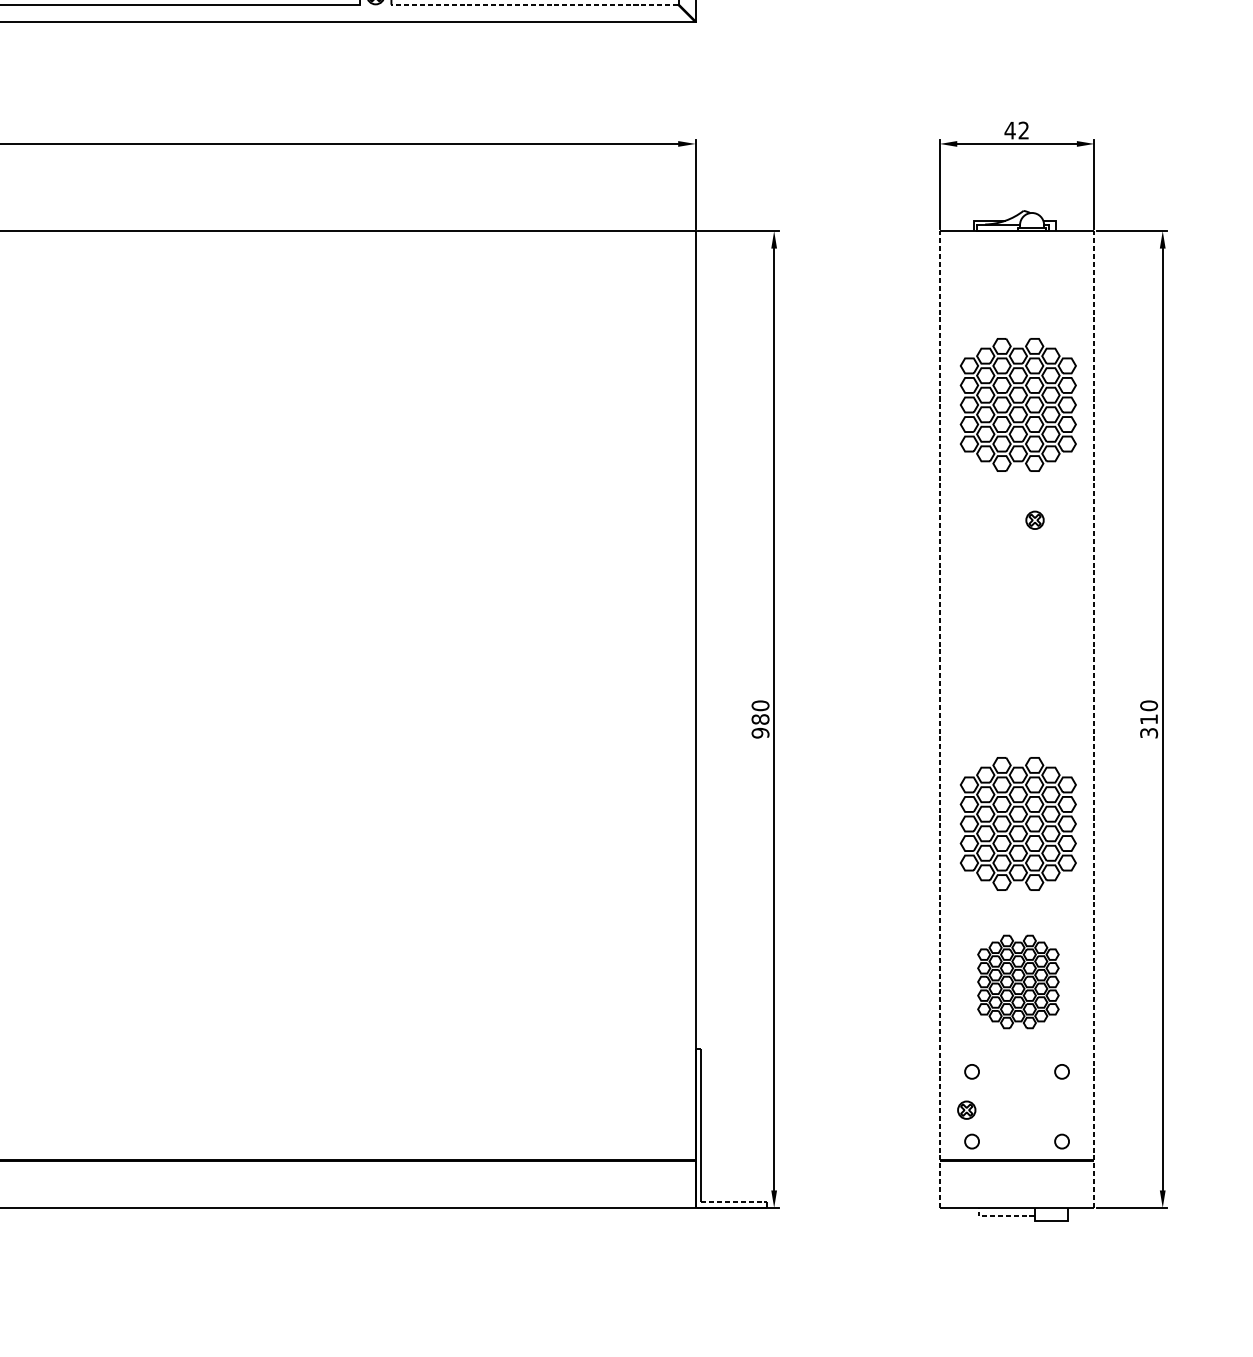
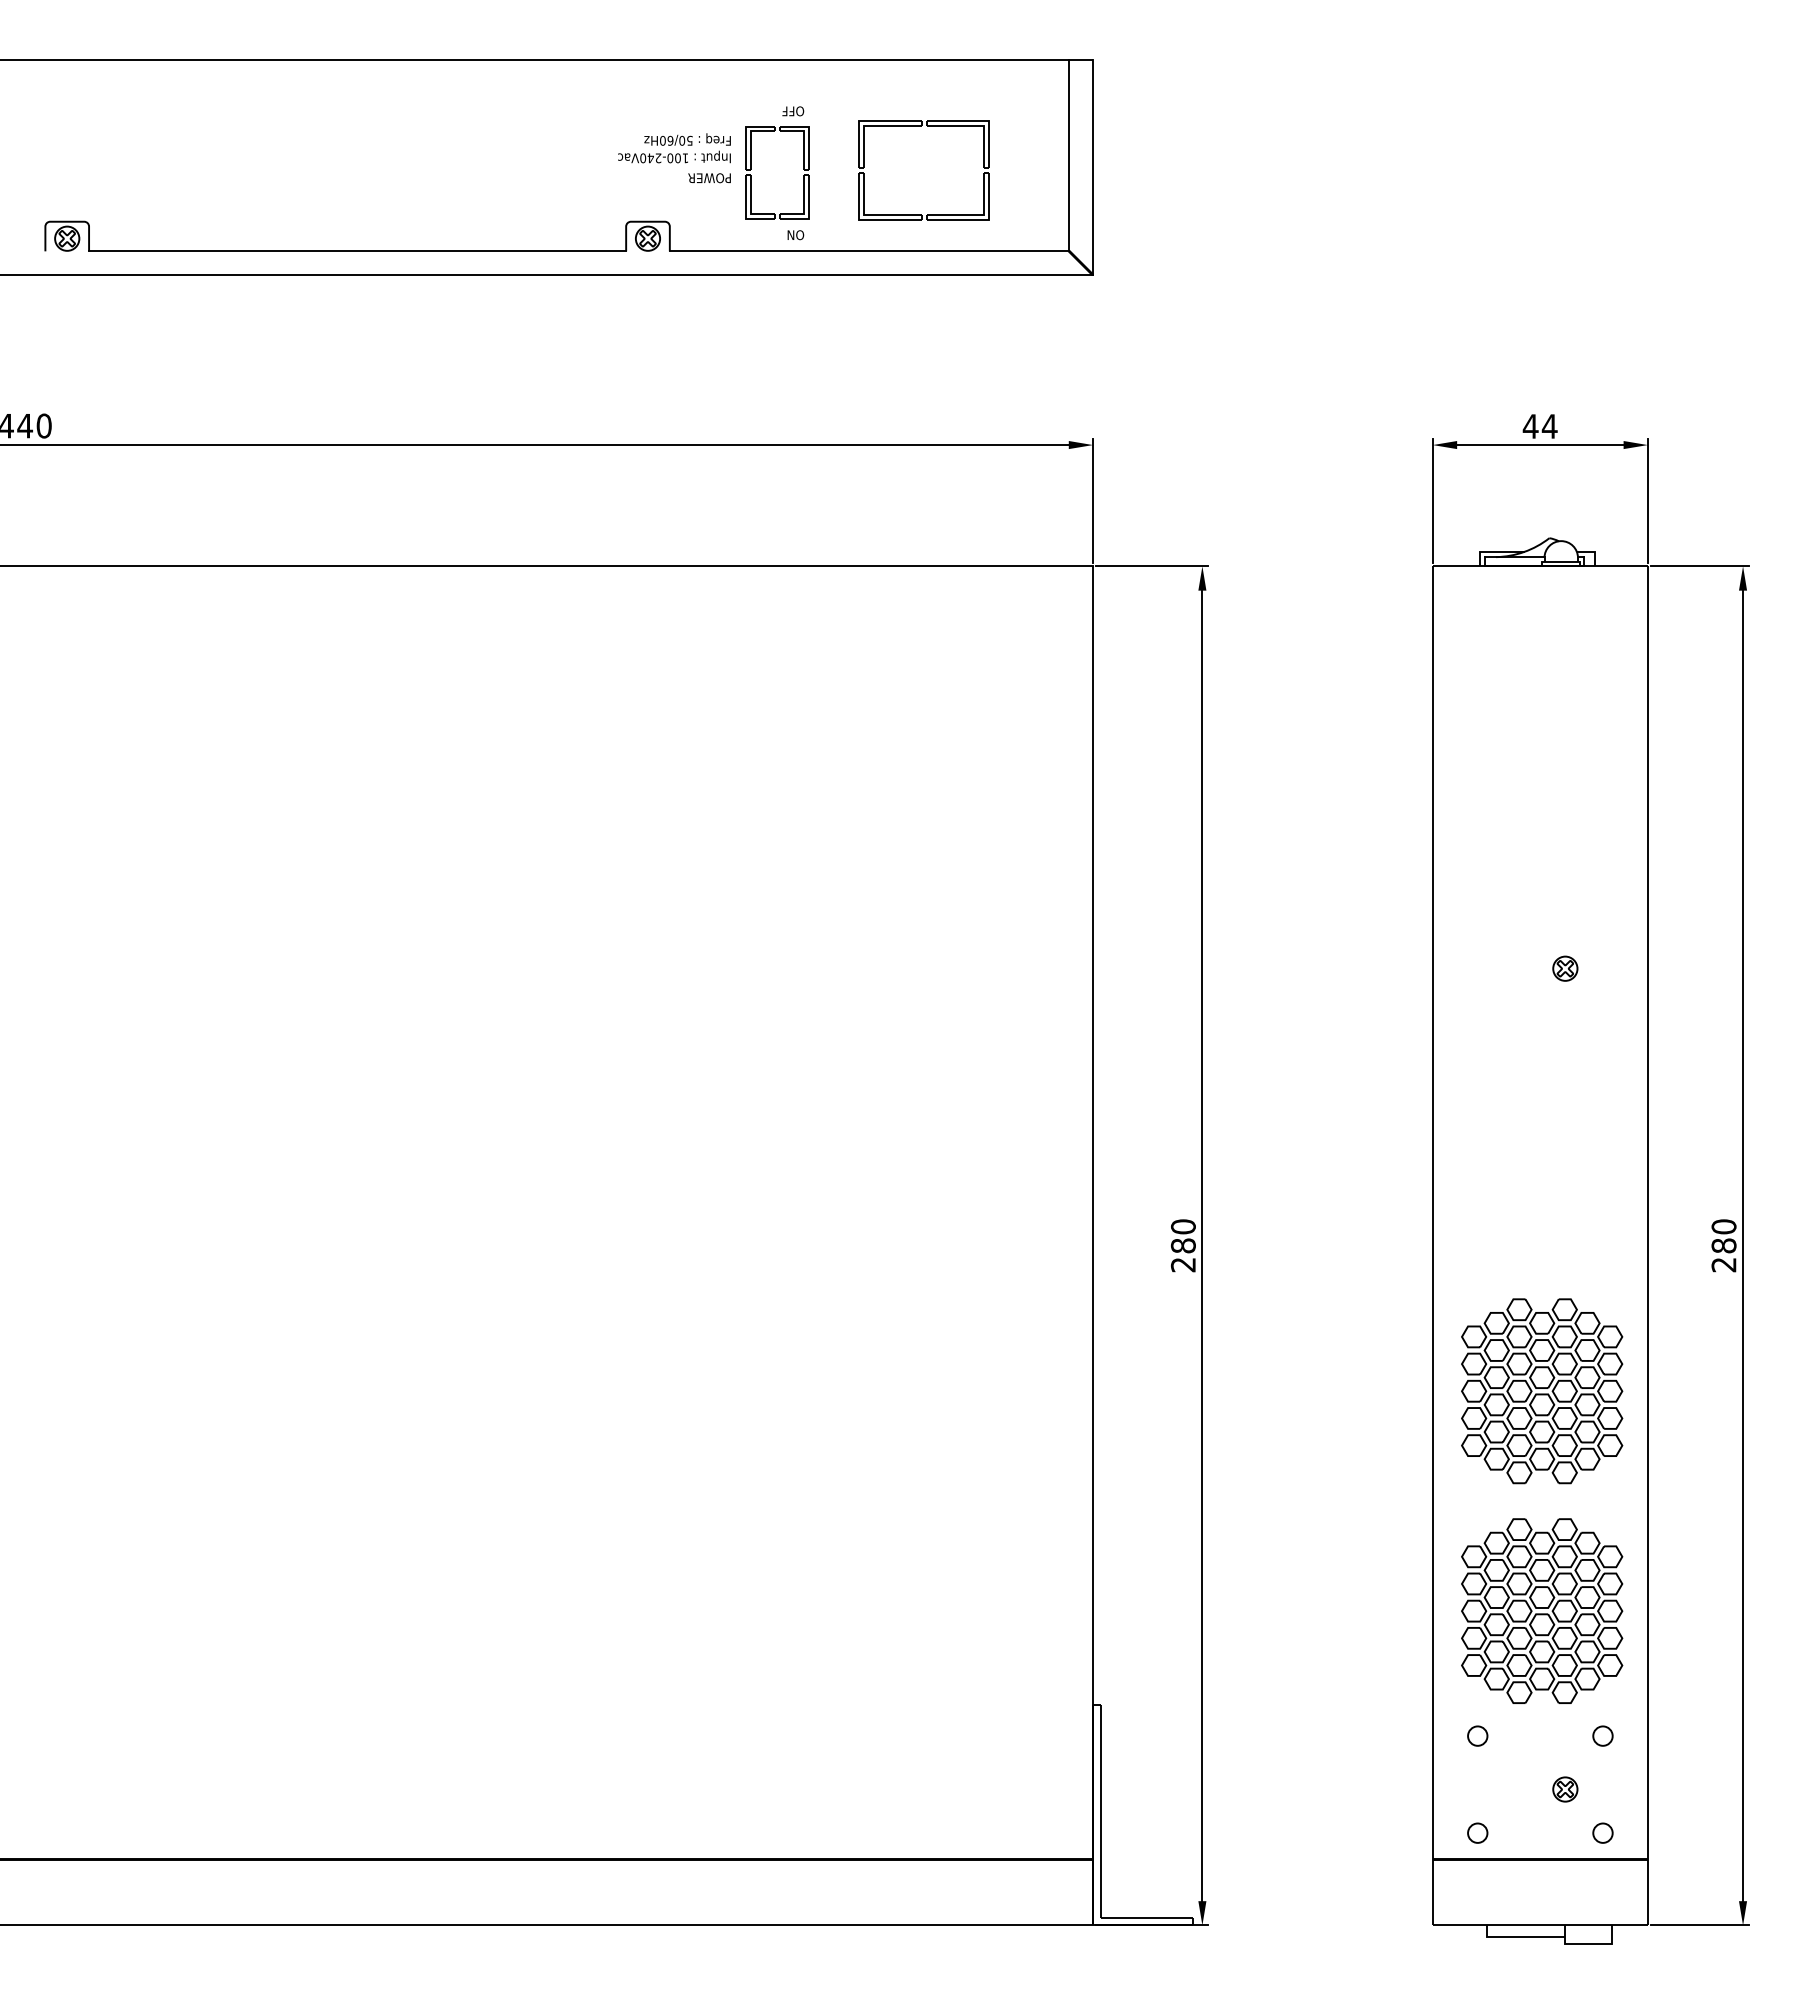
line: (534, 4) -> (868, 251), dashed -> solid
text: (1023, 130) -> (1549, 426), 42 -> 44
part: (1018, 405) -> (1542, 808), removed
line: (939, 719) -> (1432, 1245), dashed -> solid
line: (1094, 719) -> (1647, 1245), dashed -> solid
text: (1148, 726) -> (1723, 1255), 310 -> 280
text: (760, 732) -> (1183, 1264), 980 -> 280
part: (1018, 981) -> (1542, 1610), size x1.43
part: (966, 1110) -> (1565, 1789), moved
line: (734, 1202) -> (1146, 1917), dashed -> solid
line: (1001, 1215) -> (1518, 1936), dashed -> solid

